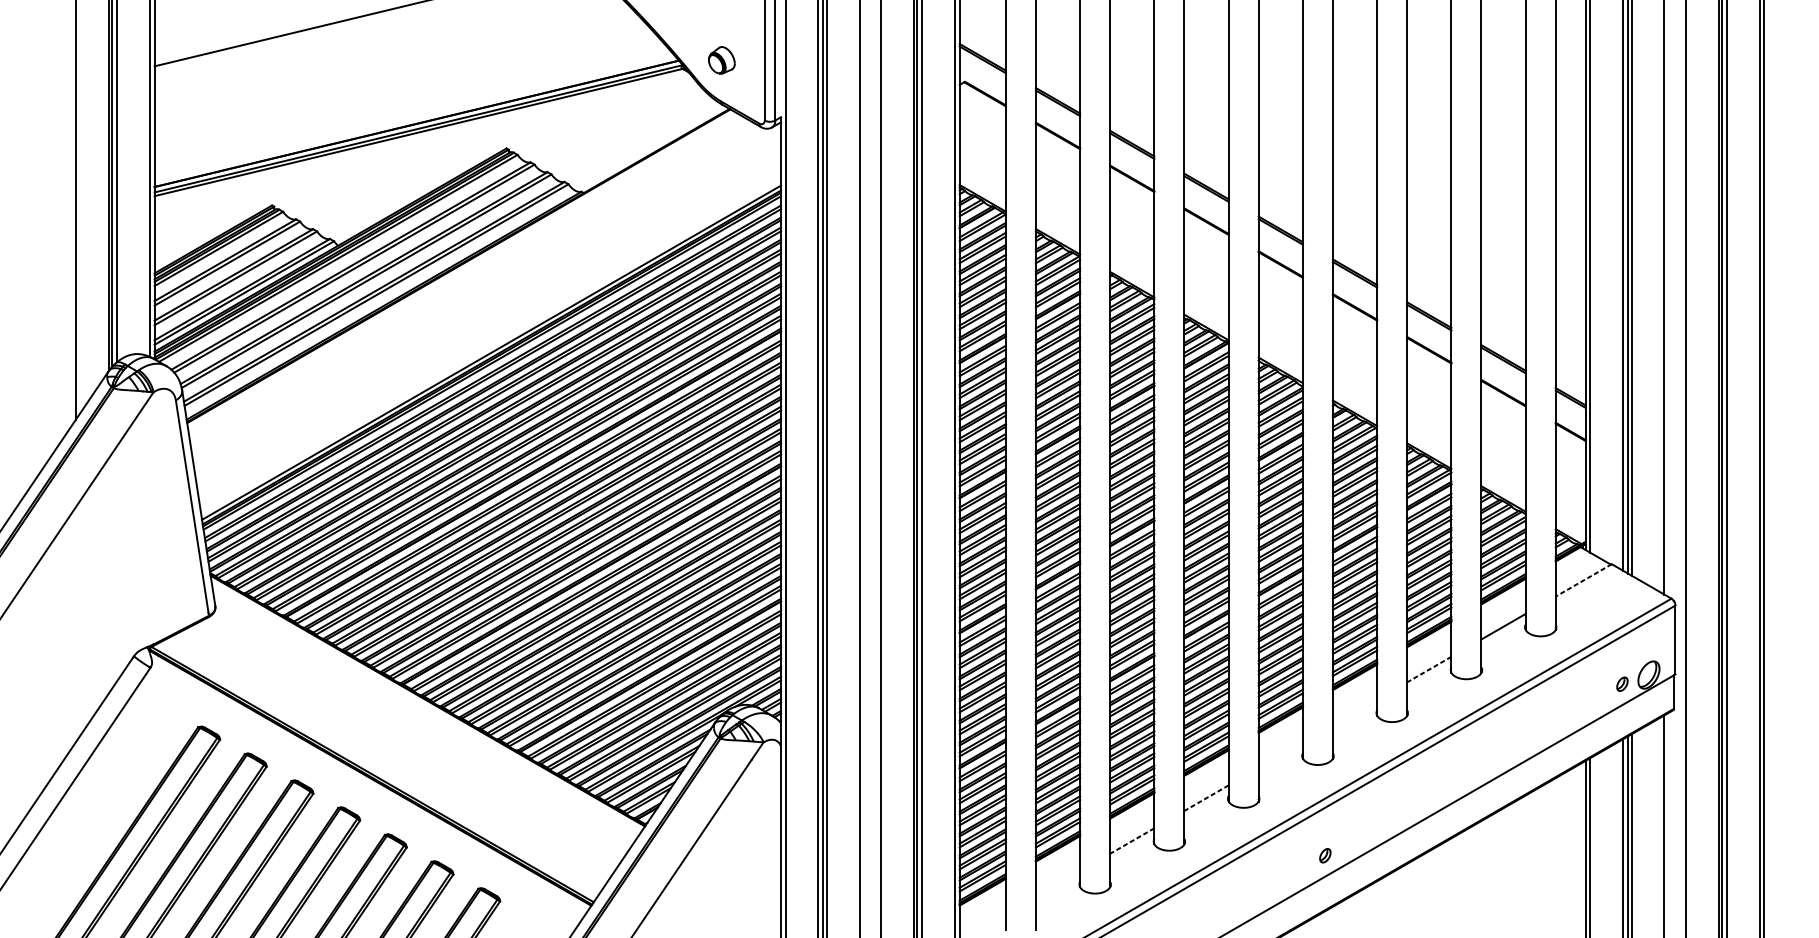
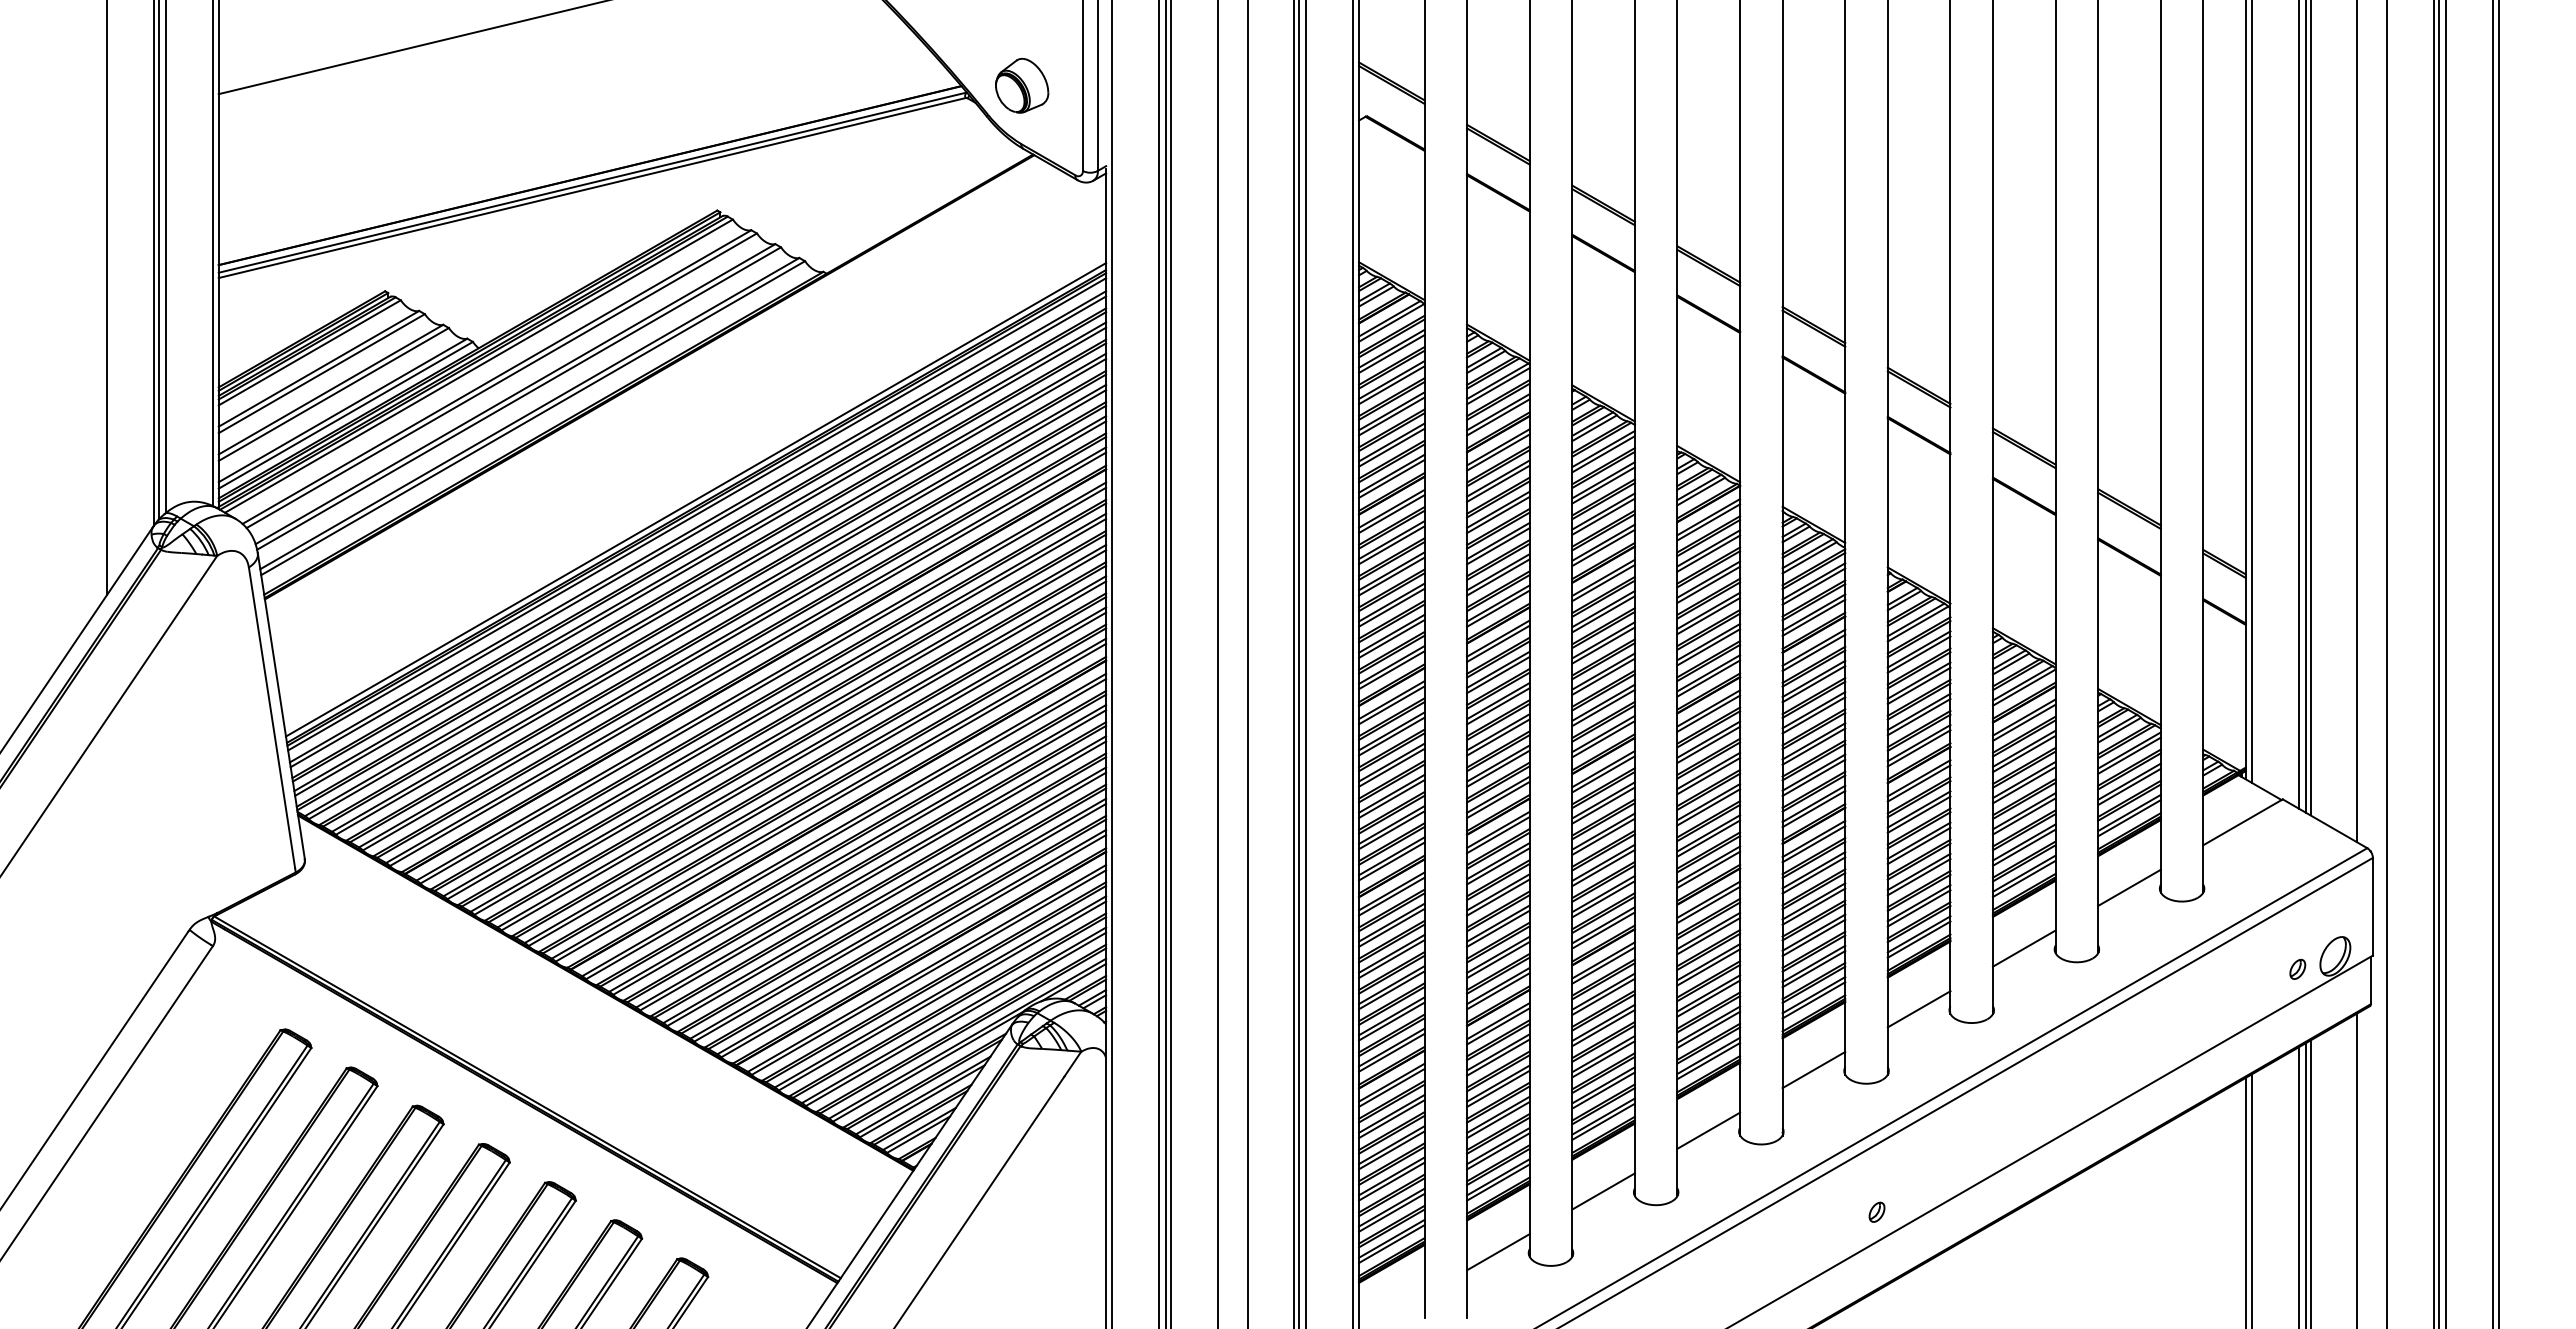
part: (722, 60) -> (1022, 85), size x1.43
line: (1584, 580) -> (2243, 822), dashed -> solid
line: (1428, 669) -> (2023, 948), dashed -> solid
line: (1354, 712) -> (1918, 1009), added
line: (1280, 754) -> (1813, 1069), added
line: (1206, 798) -> (1708, 1131), dashed -> solid
line: (1132, 841) -> (1603, 1191), dashed -> solid
line: (1058, 884) -> (1498, 1252), added

